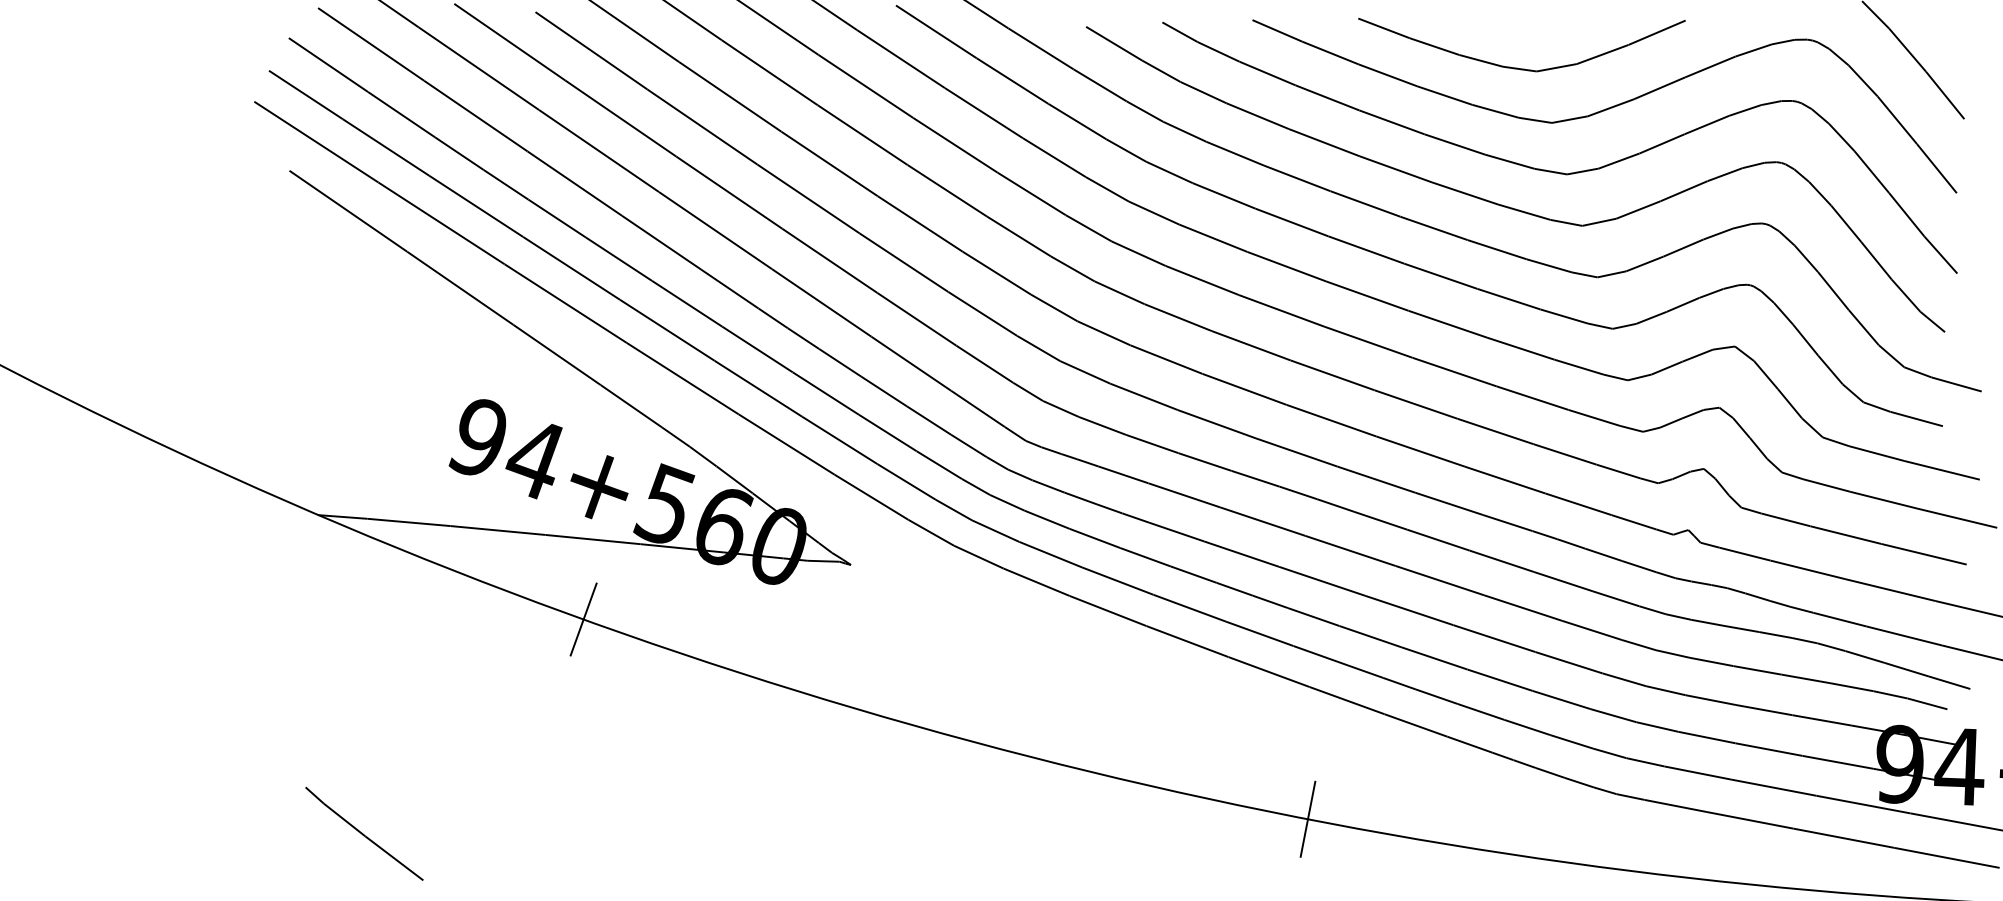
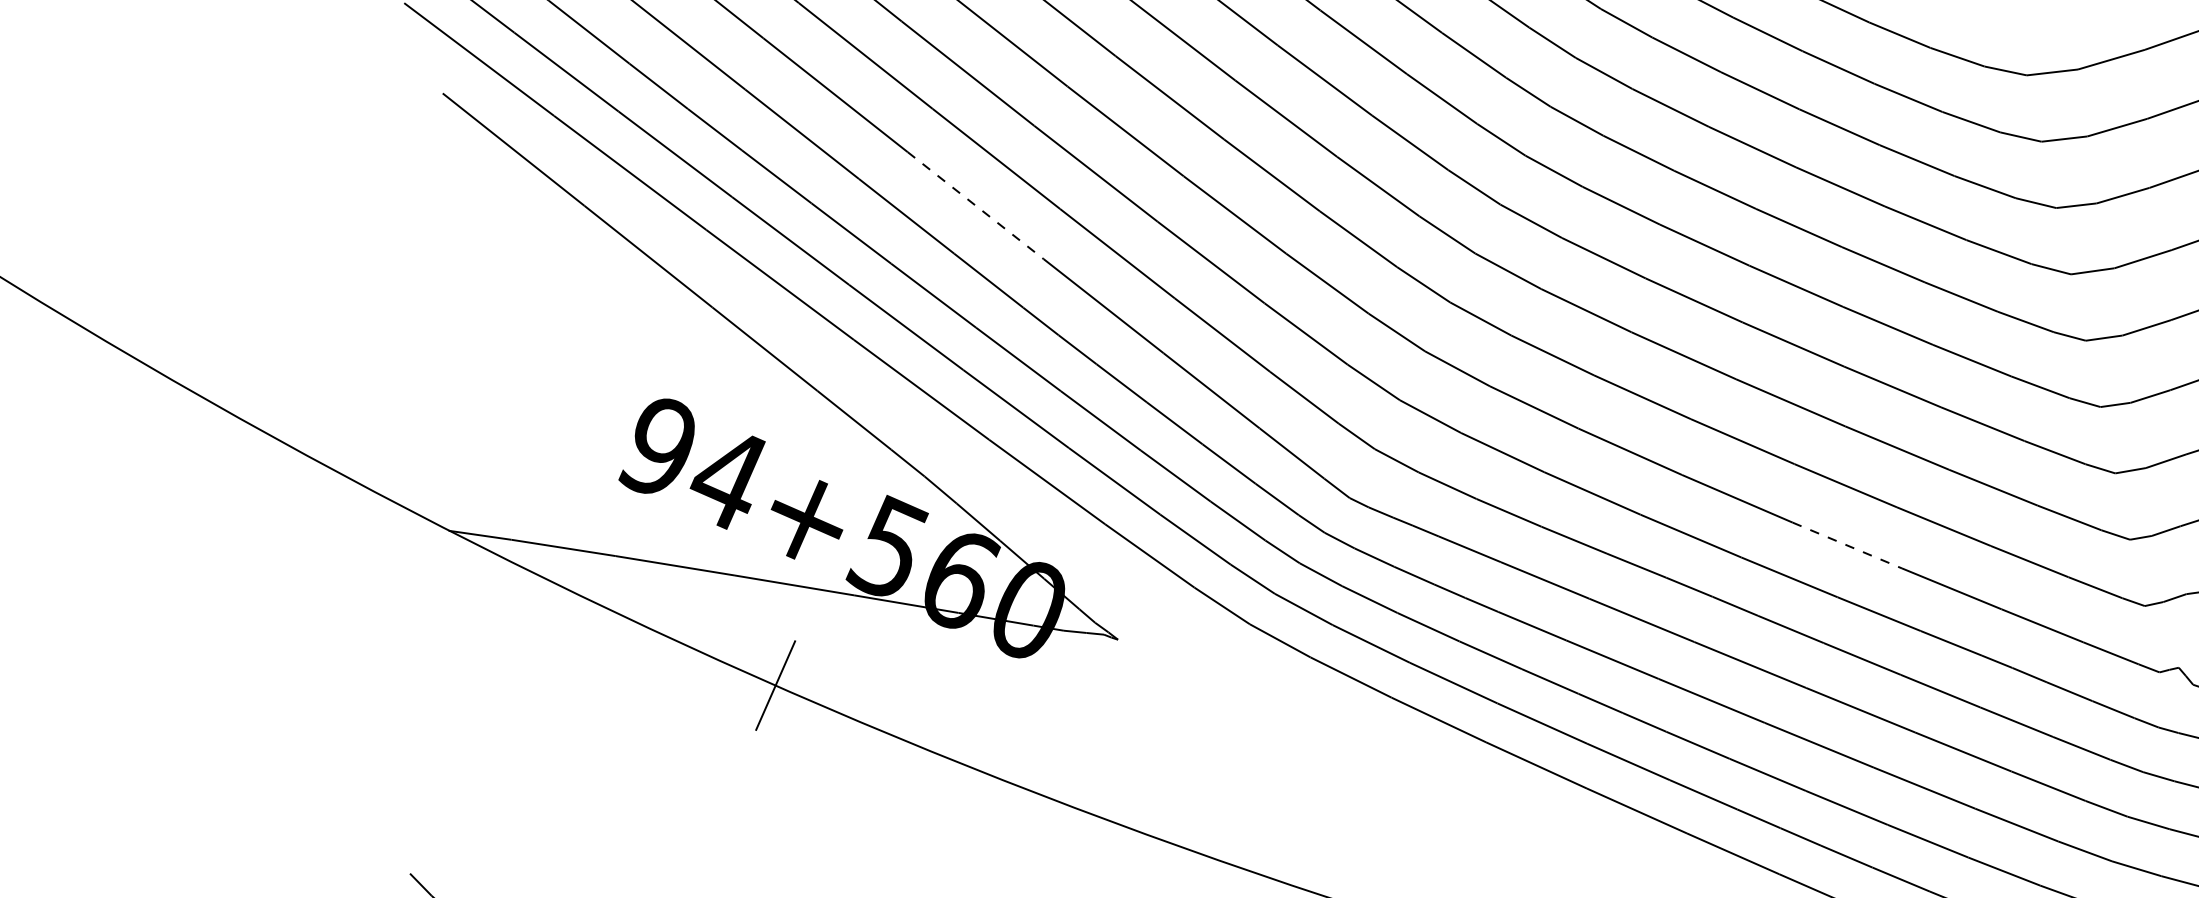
line: (715, 230) -> (975, 205), solid -> dashed
line: (1420, 451) -> (1847, 545), solid -> dashed

